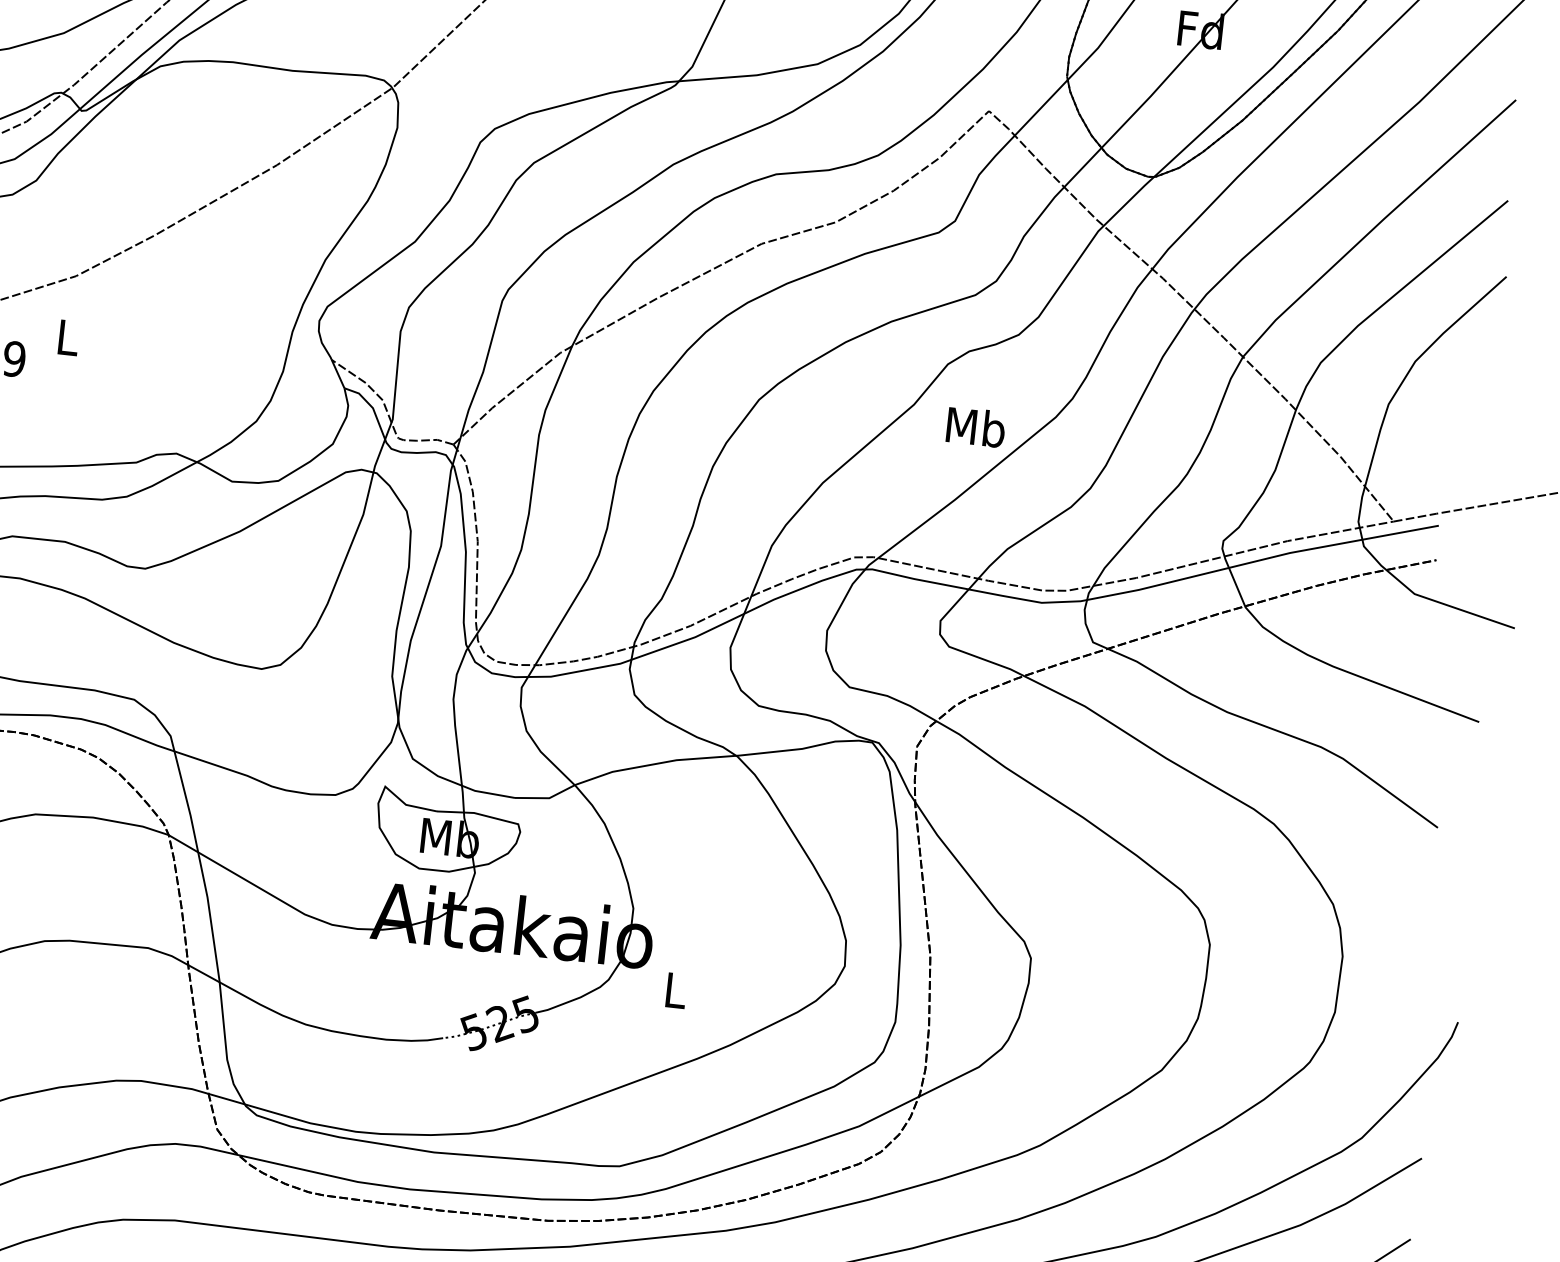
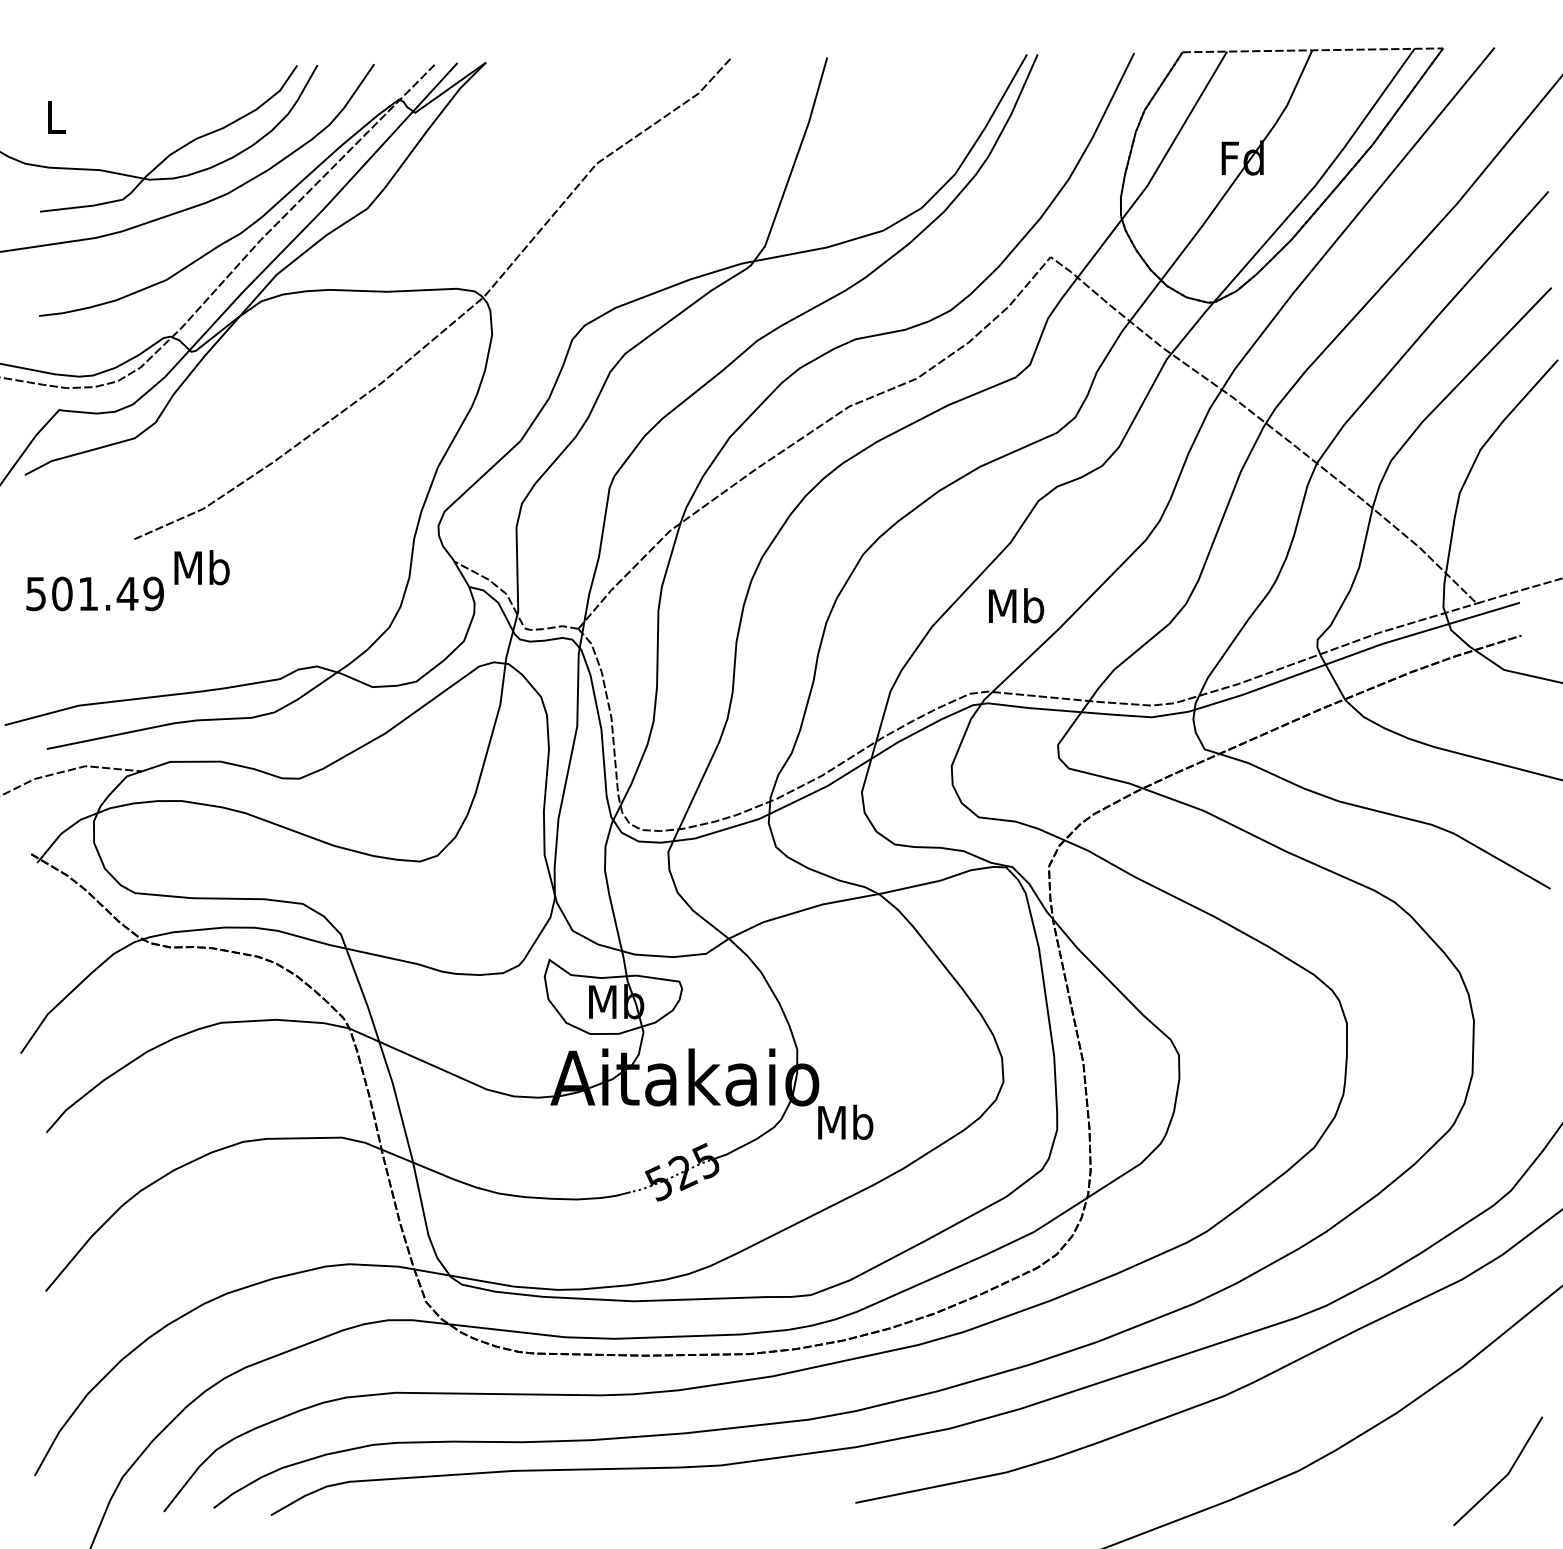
text: (67, 337) -> (201, 567), L -> Mb
text: (976, 426) -> (1016, 605), moved
text: (675, 990) -> (845, 1122), L -> Mb

